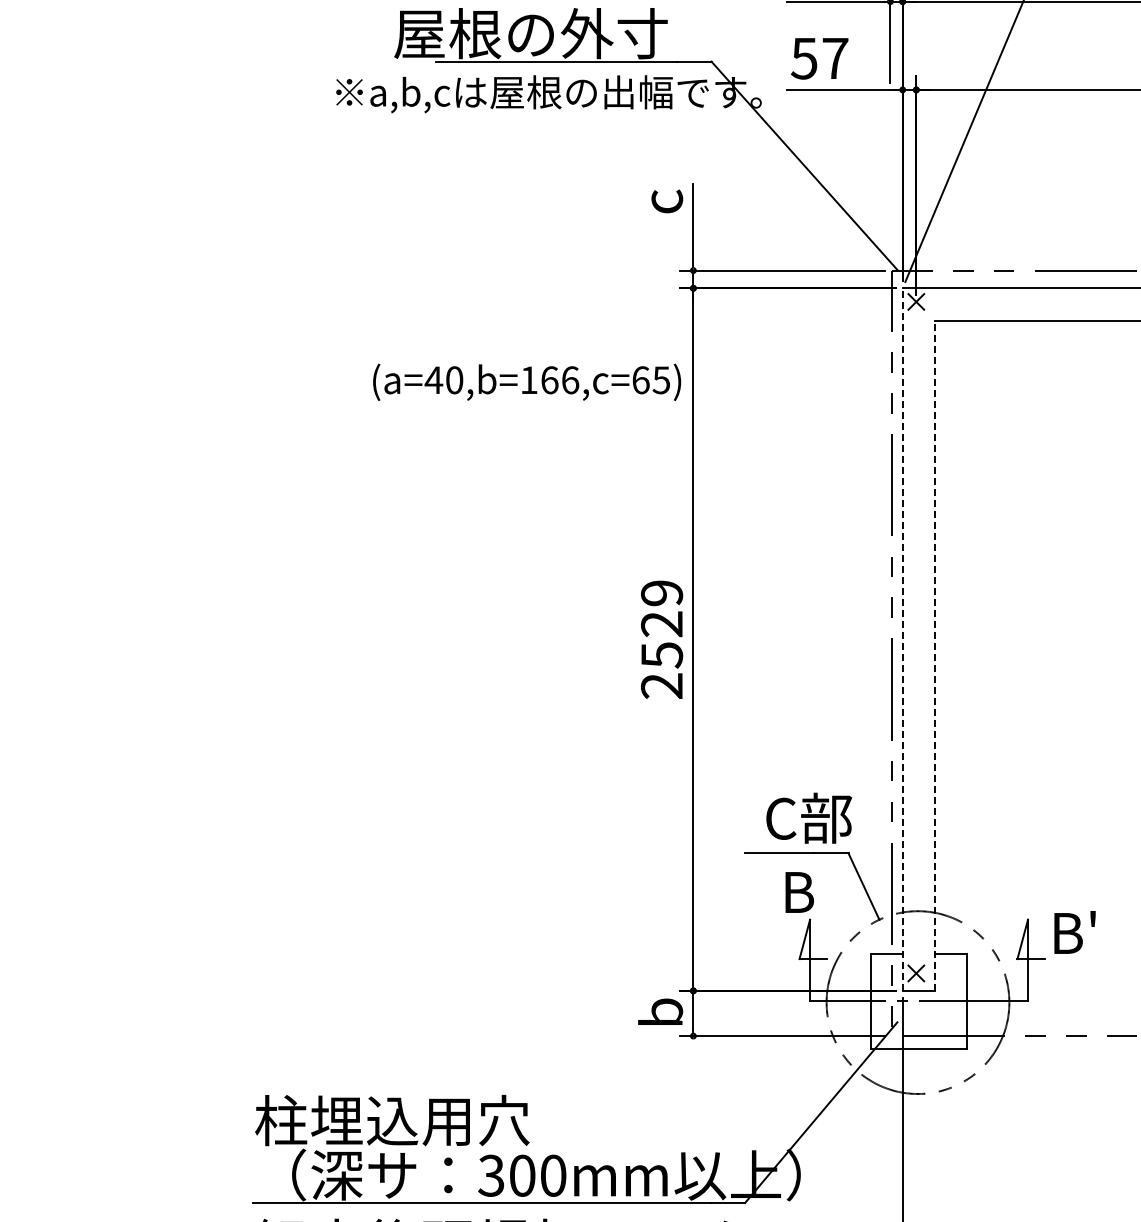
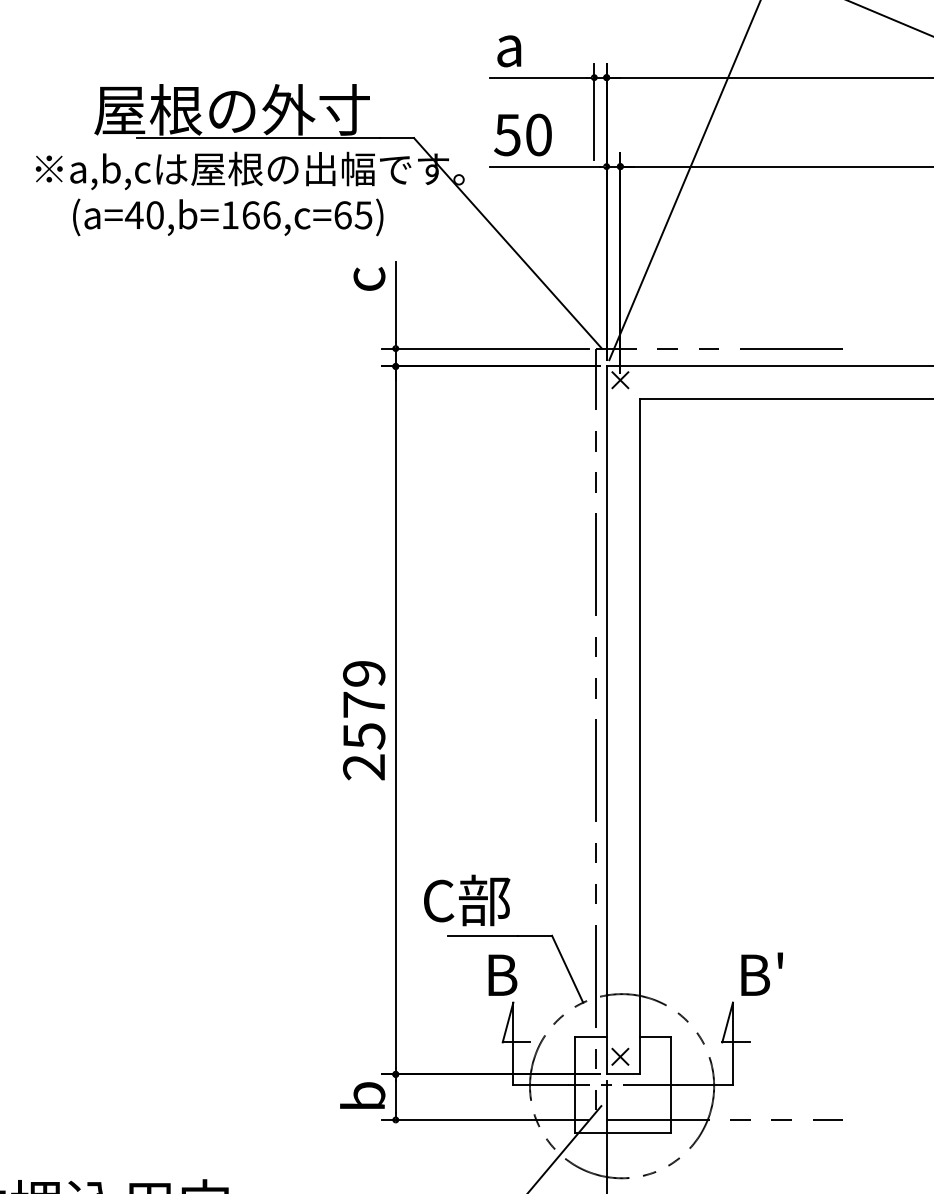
text: (835, 58) -> (538, 134), 57 -> 50
text: (527, 381) -> (228, 216), moved
text: (661, 624) -> (363, 705), 2529 -> 2579
line: (902, 639) -> (606, 720), dashed -> solid
line: (935, 655) -> (639, 736), dashed -> solid
text: (809, 817) -> (467, 899), moved
text: (1074, 932) -> (761, 974), moved

